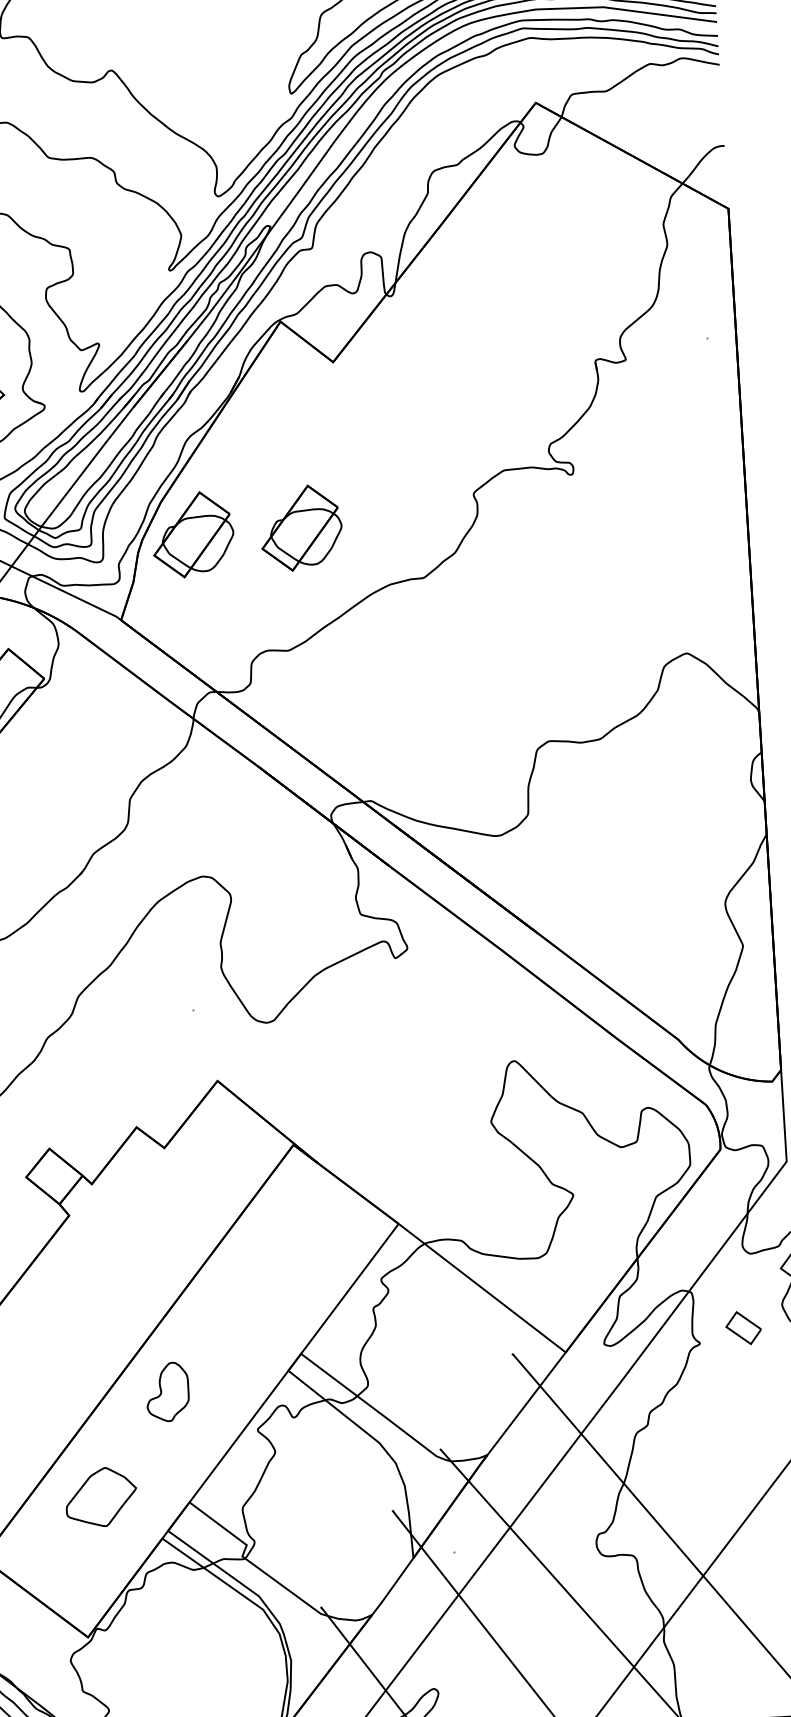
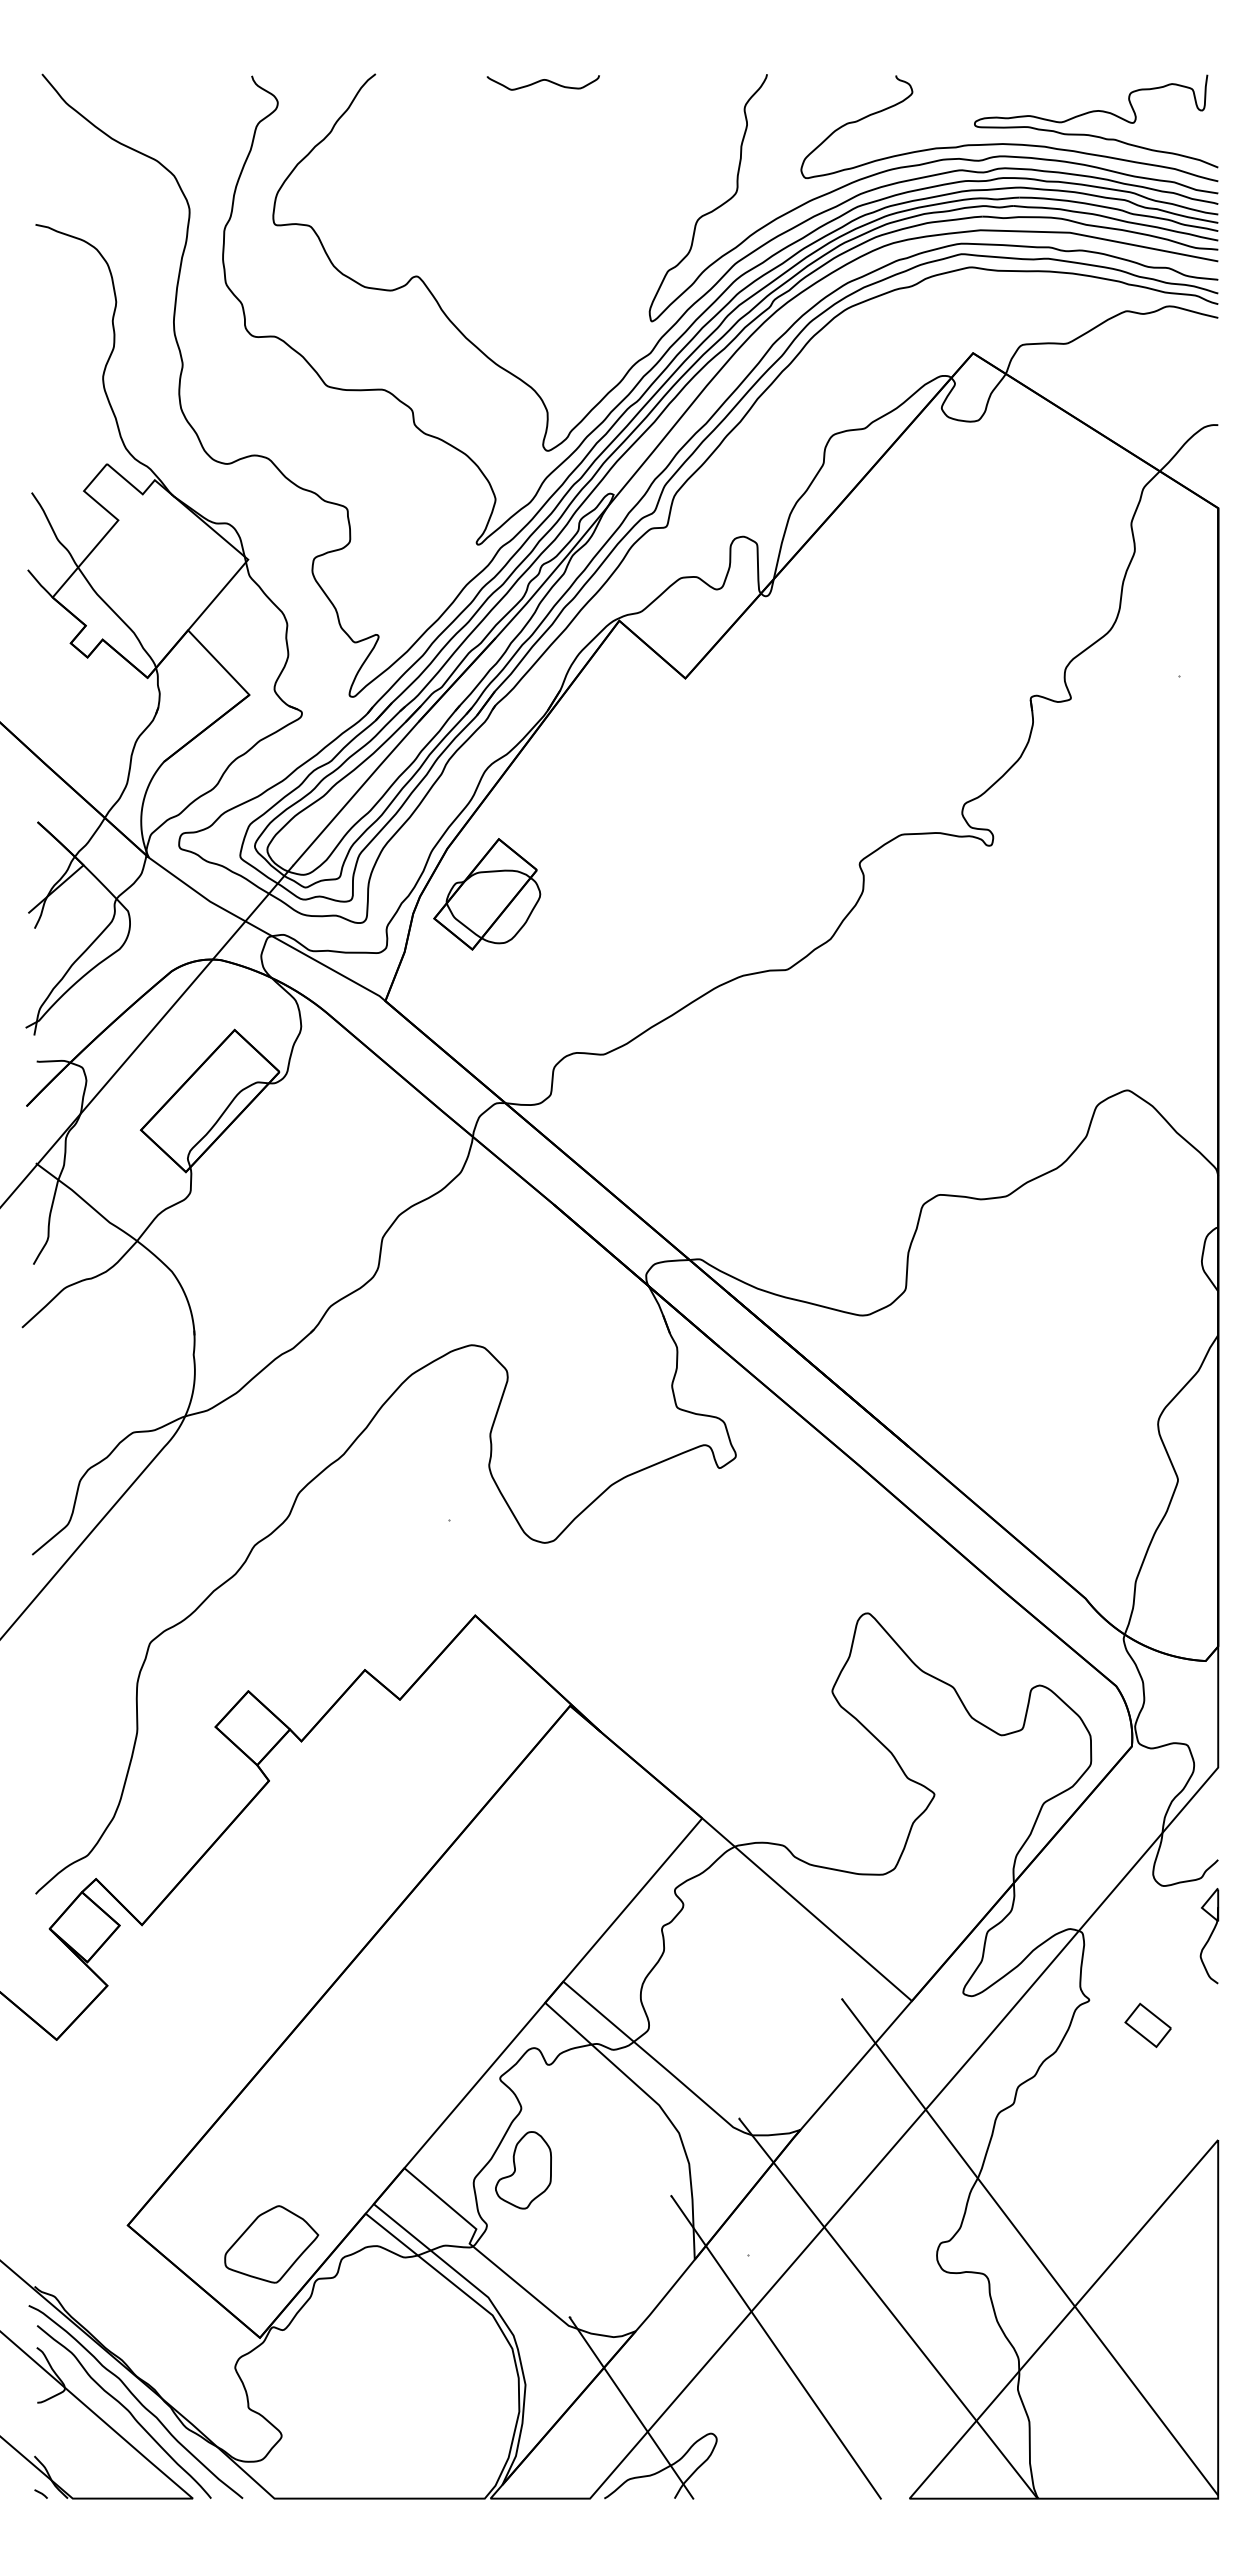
part: (301, 528) -> (630, 894), removed
part: (743, 1327) -> (1147, 2024), moved
part: (167, 1392) -> (523, 2170), moved
part: (101, 1497) -> (271, 2244), moved

